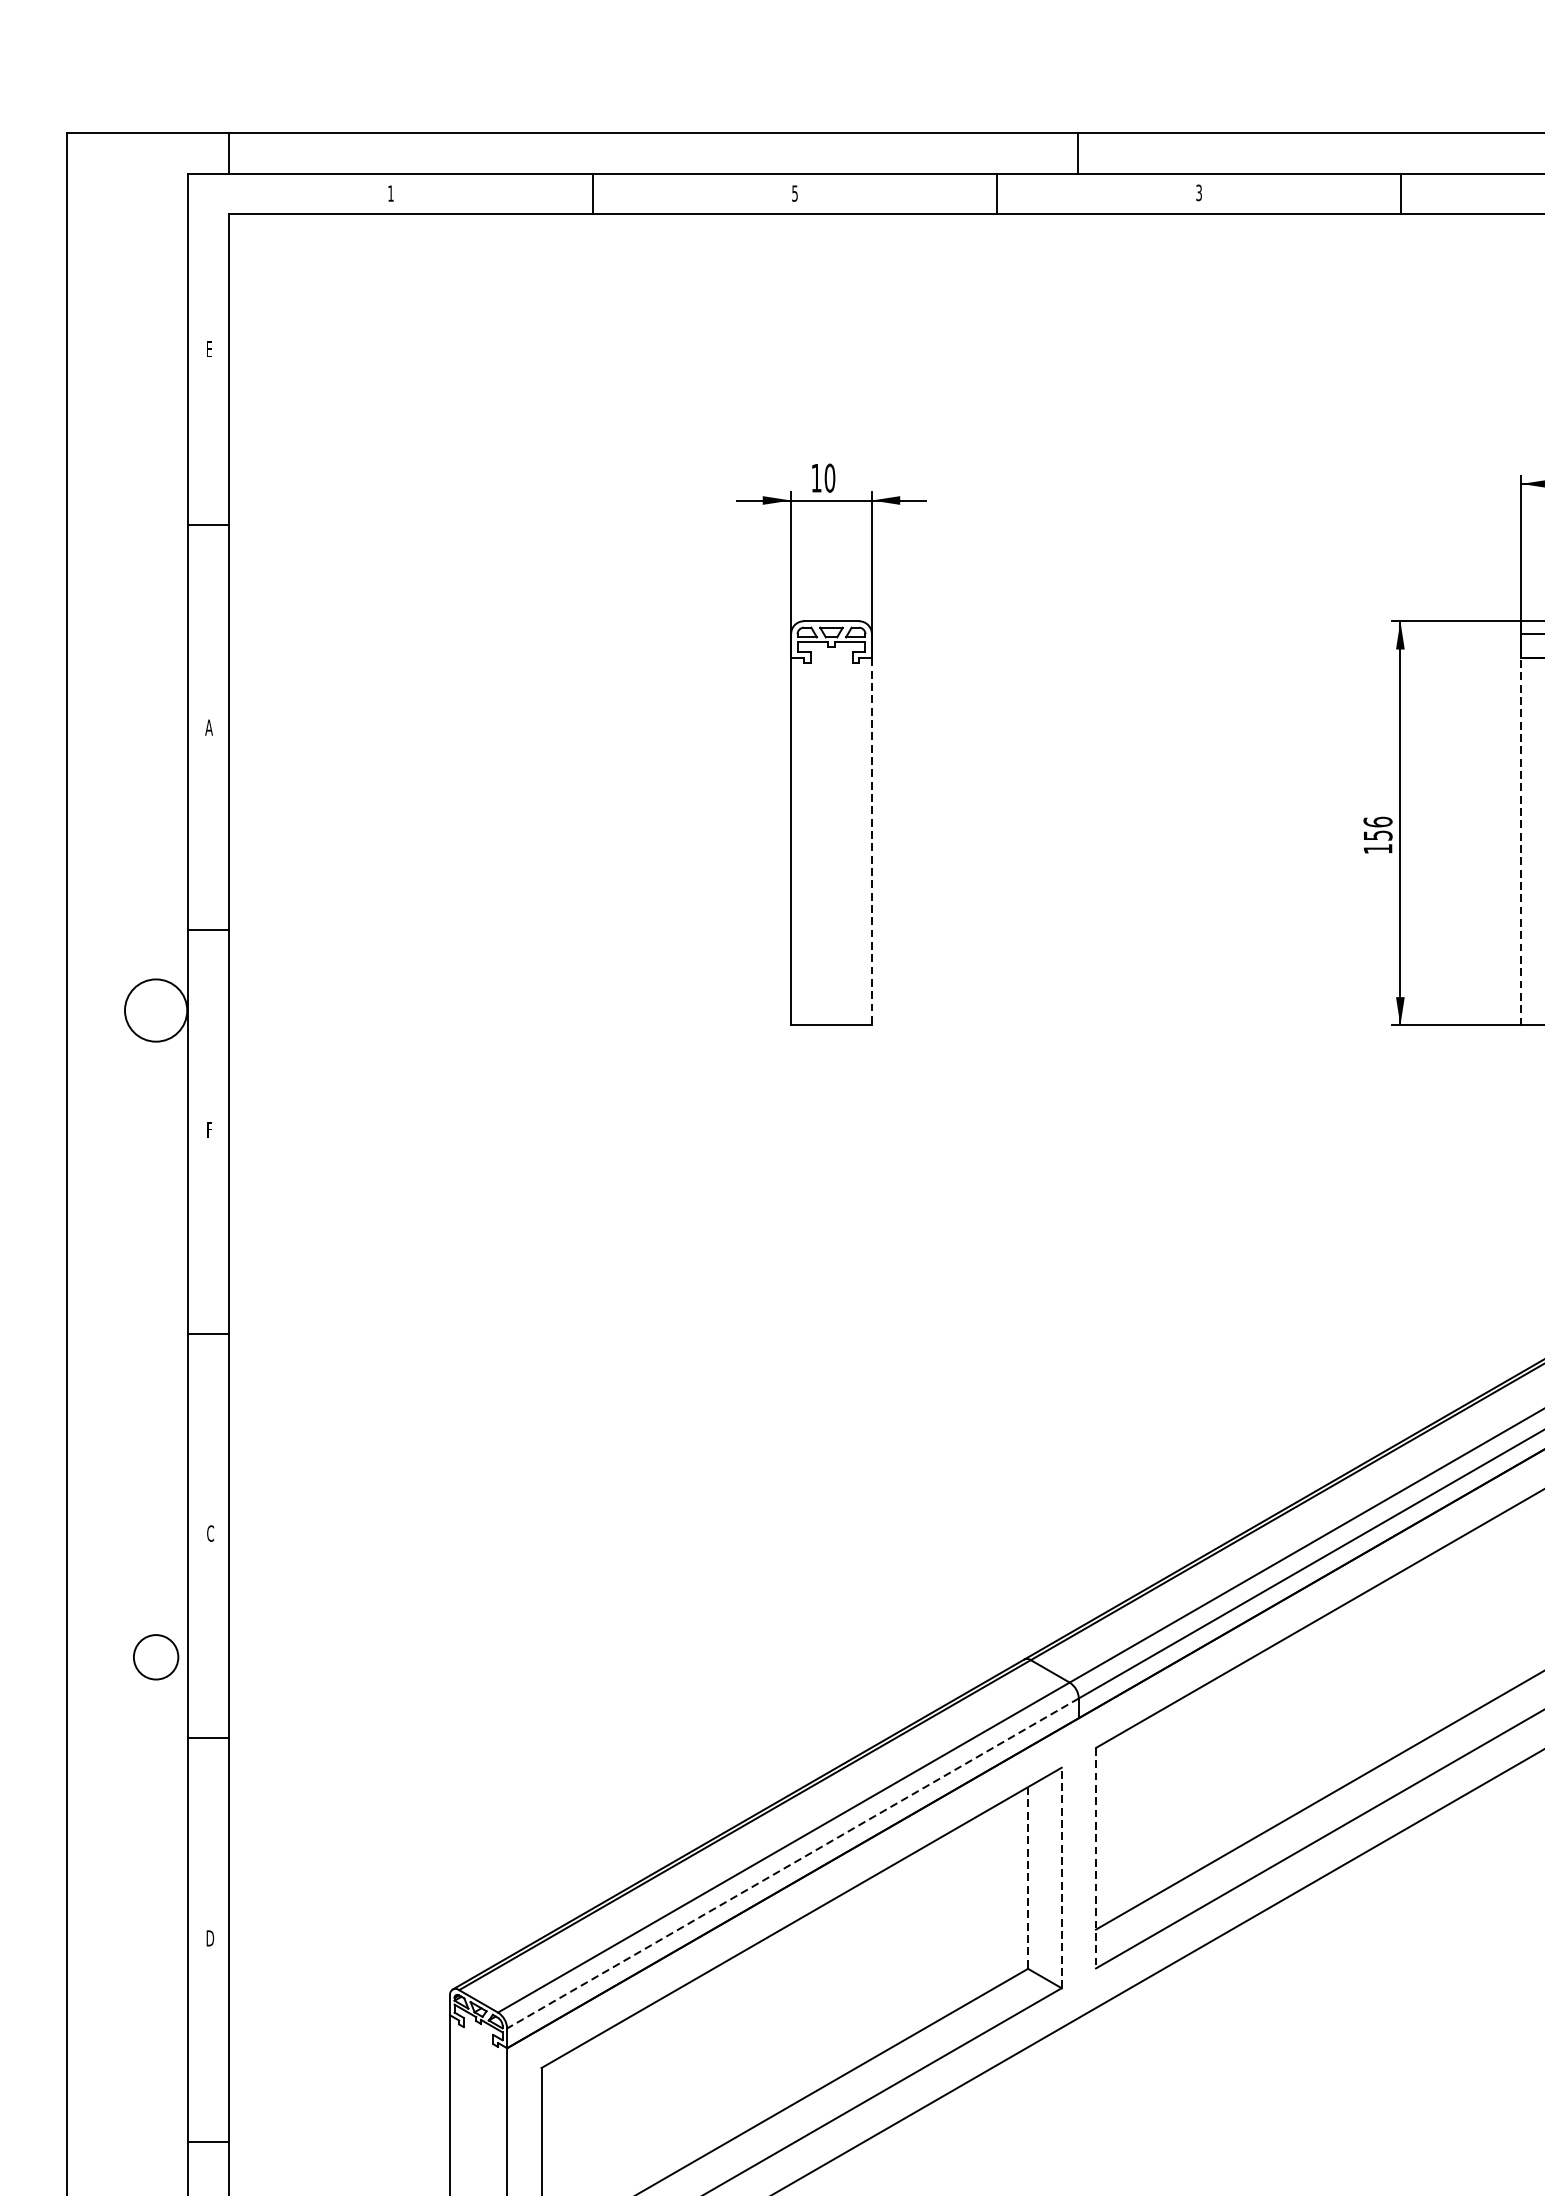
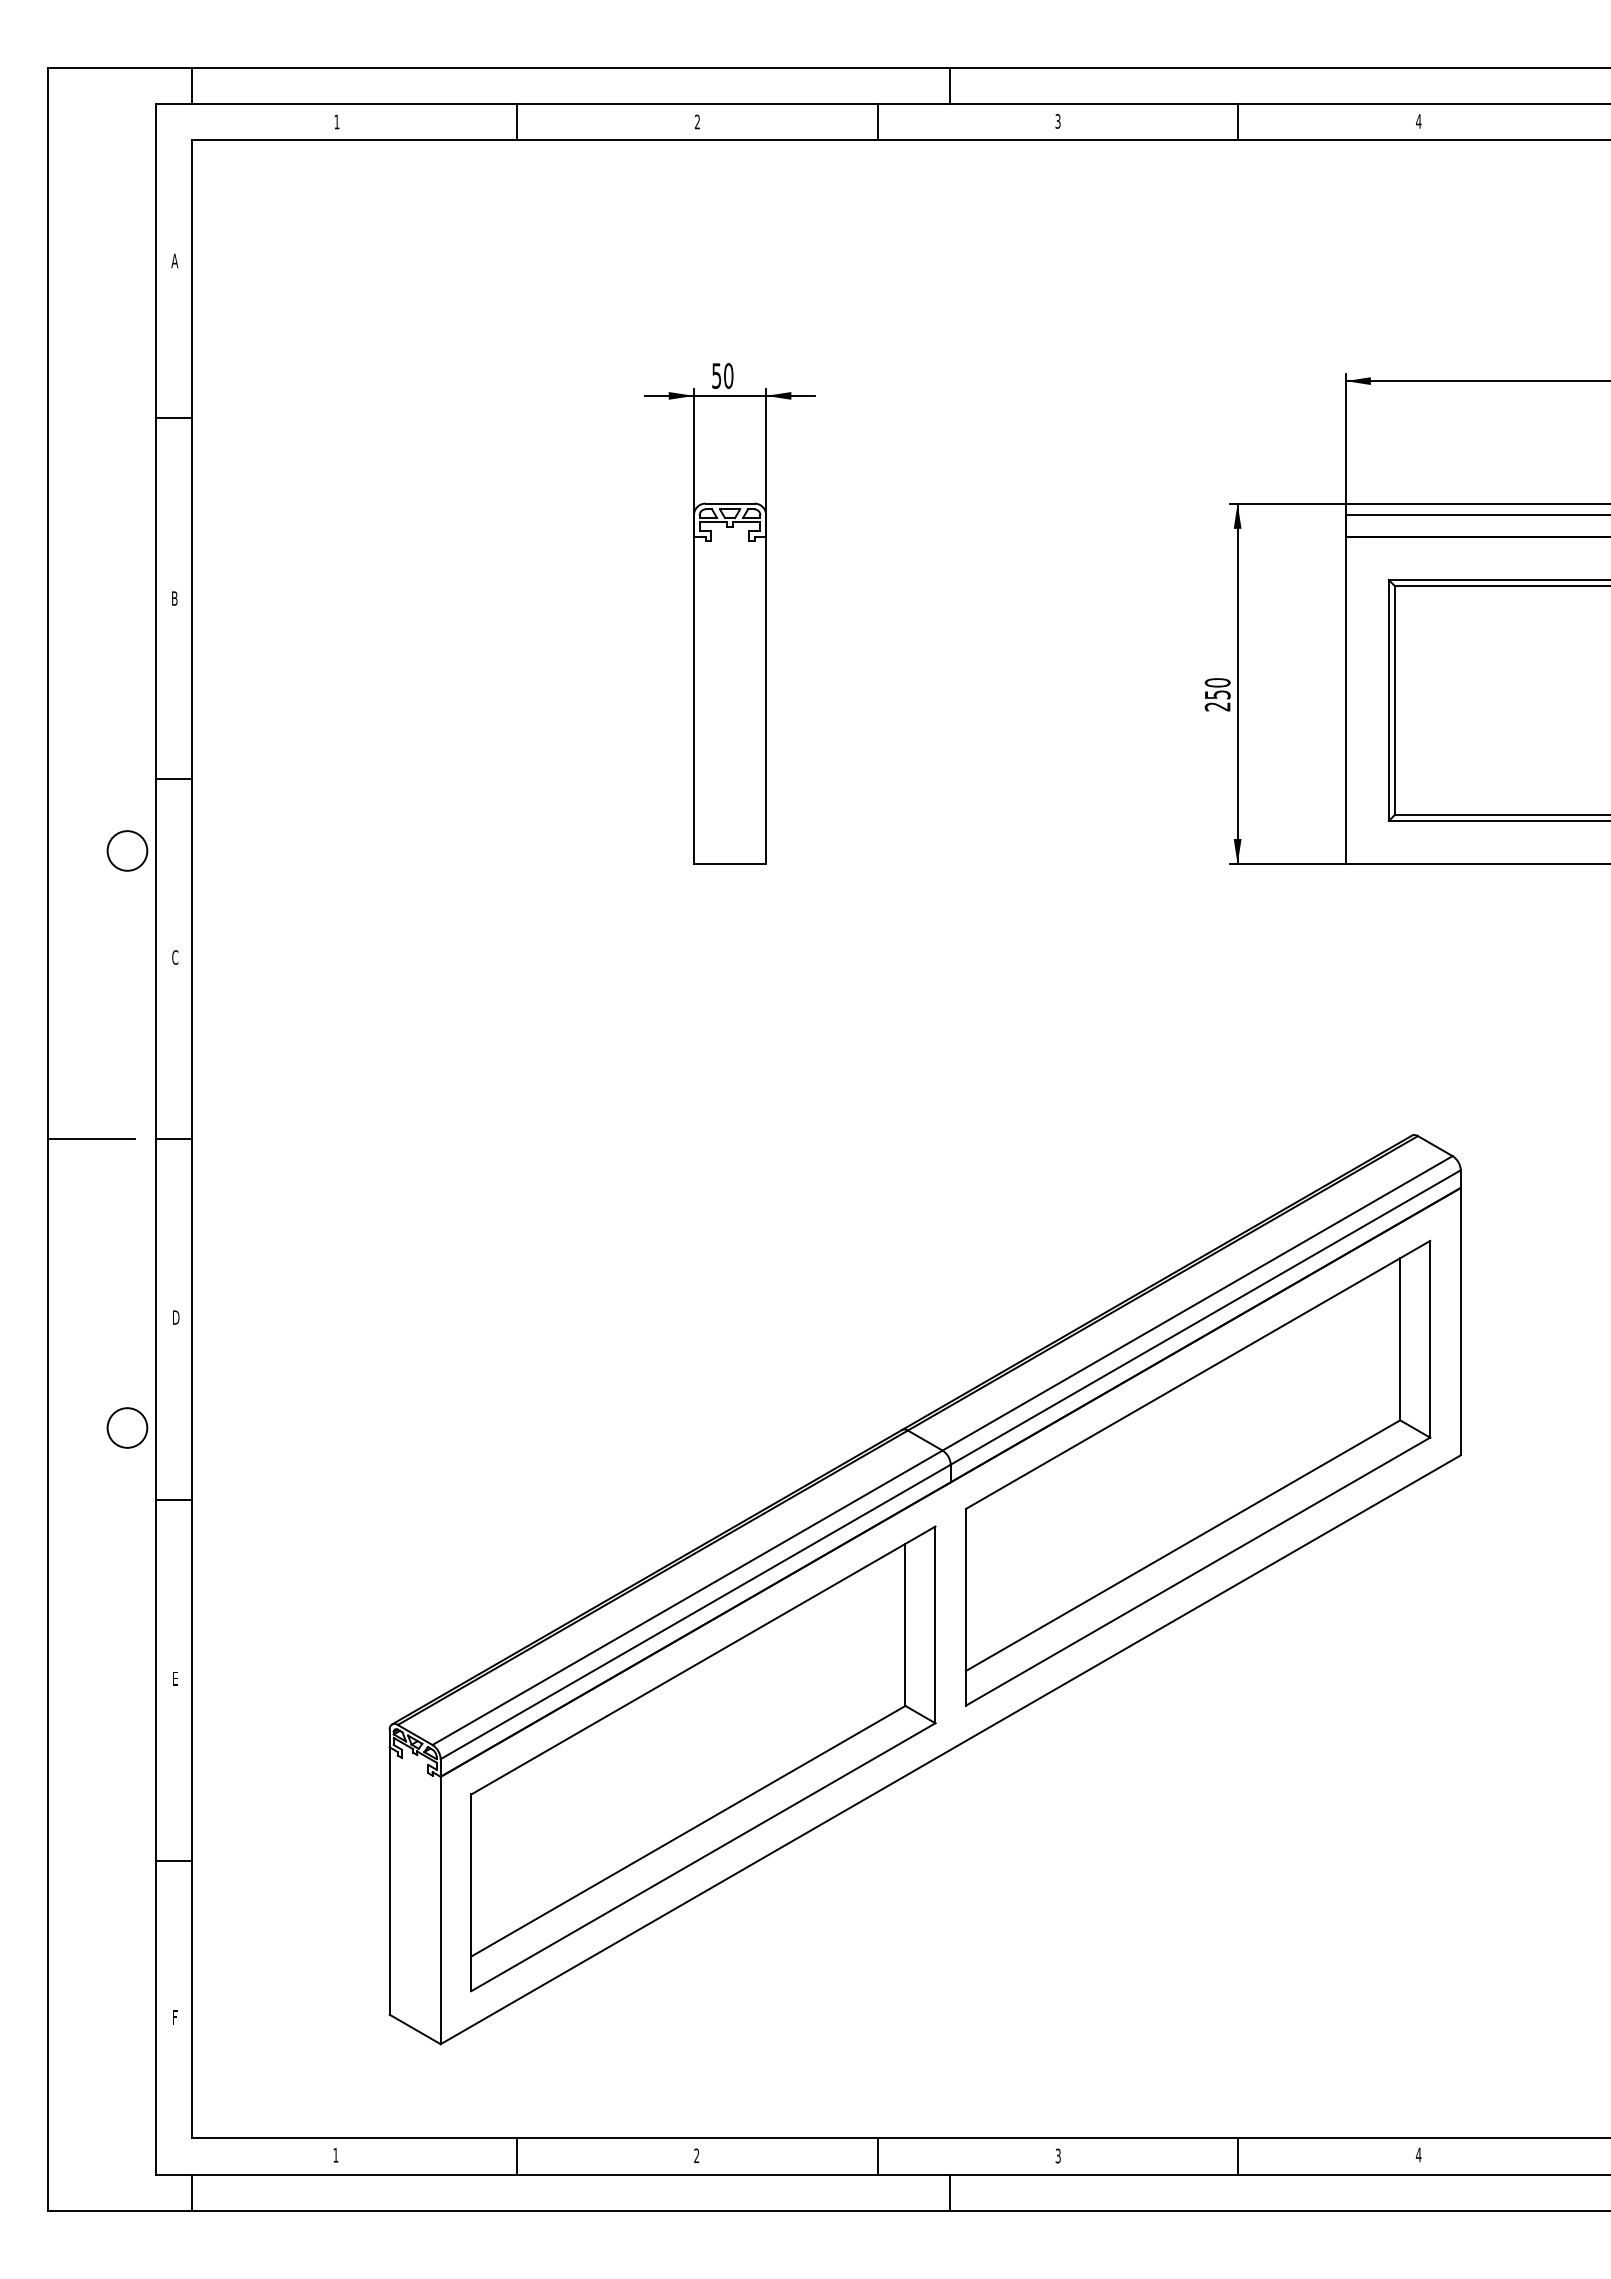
text: (795, 192) -> (697, 121), 5 -> 2
text: (208, 348) -> (174, 260), E -> A
text: (816, 477) -> (716, 375), 10 -> 50
text: (208, 727) -> (174, 598), A -> B
text: (1377, 835) -> (1217, 694), 156 -> 250
line: (872, 841) -> (766, 700), dashed -> solid
line: (1521, 841) -> (1345, 700), dashed -> solid
circle: (156, 1010) -> (127, 850), size x0.71
text: (209, 1129) -> (175, 957), F -> C
line: (115, 1333) -> (91, 1139), added
text: (211, 1533) -> (176, 1317), C -> D
line: (1096, 1858) -> (966, 1607), dashed -> solid
line: (792, 1864) -> (695, 1612), dashed -> solid
line: (1061, 1877) -> (935, 1624), dashed -> solid
line: (1028, 1878) -> (905, 1625), dashed -> solid
text: (209, 1938) -> (175, 1678), D -> E

